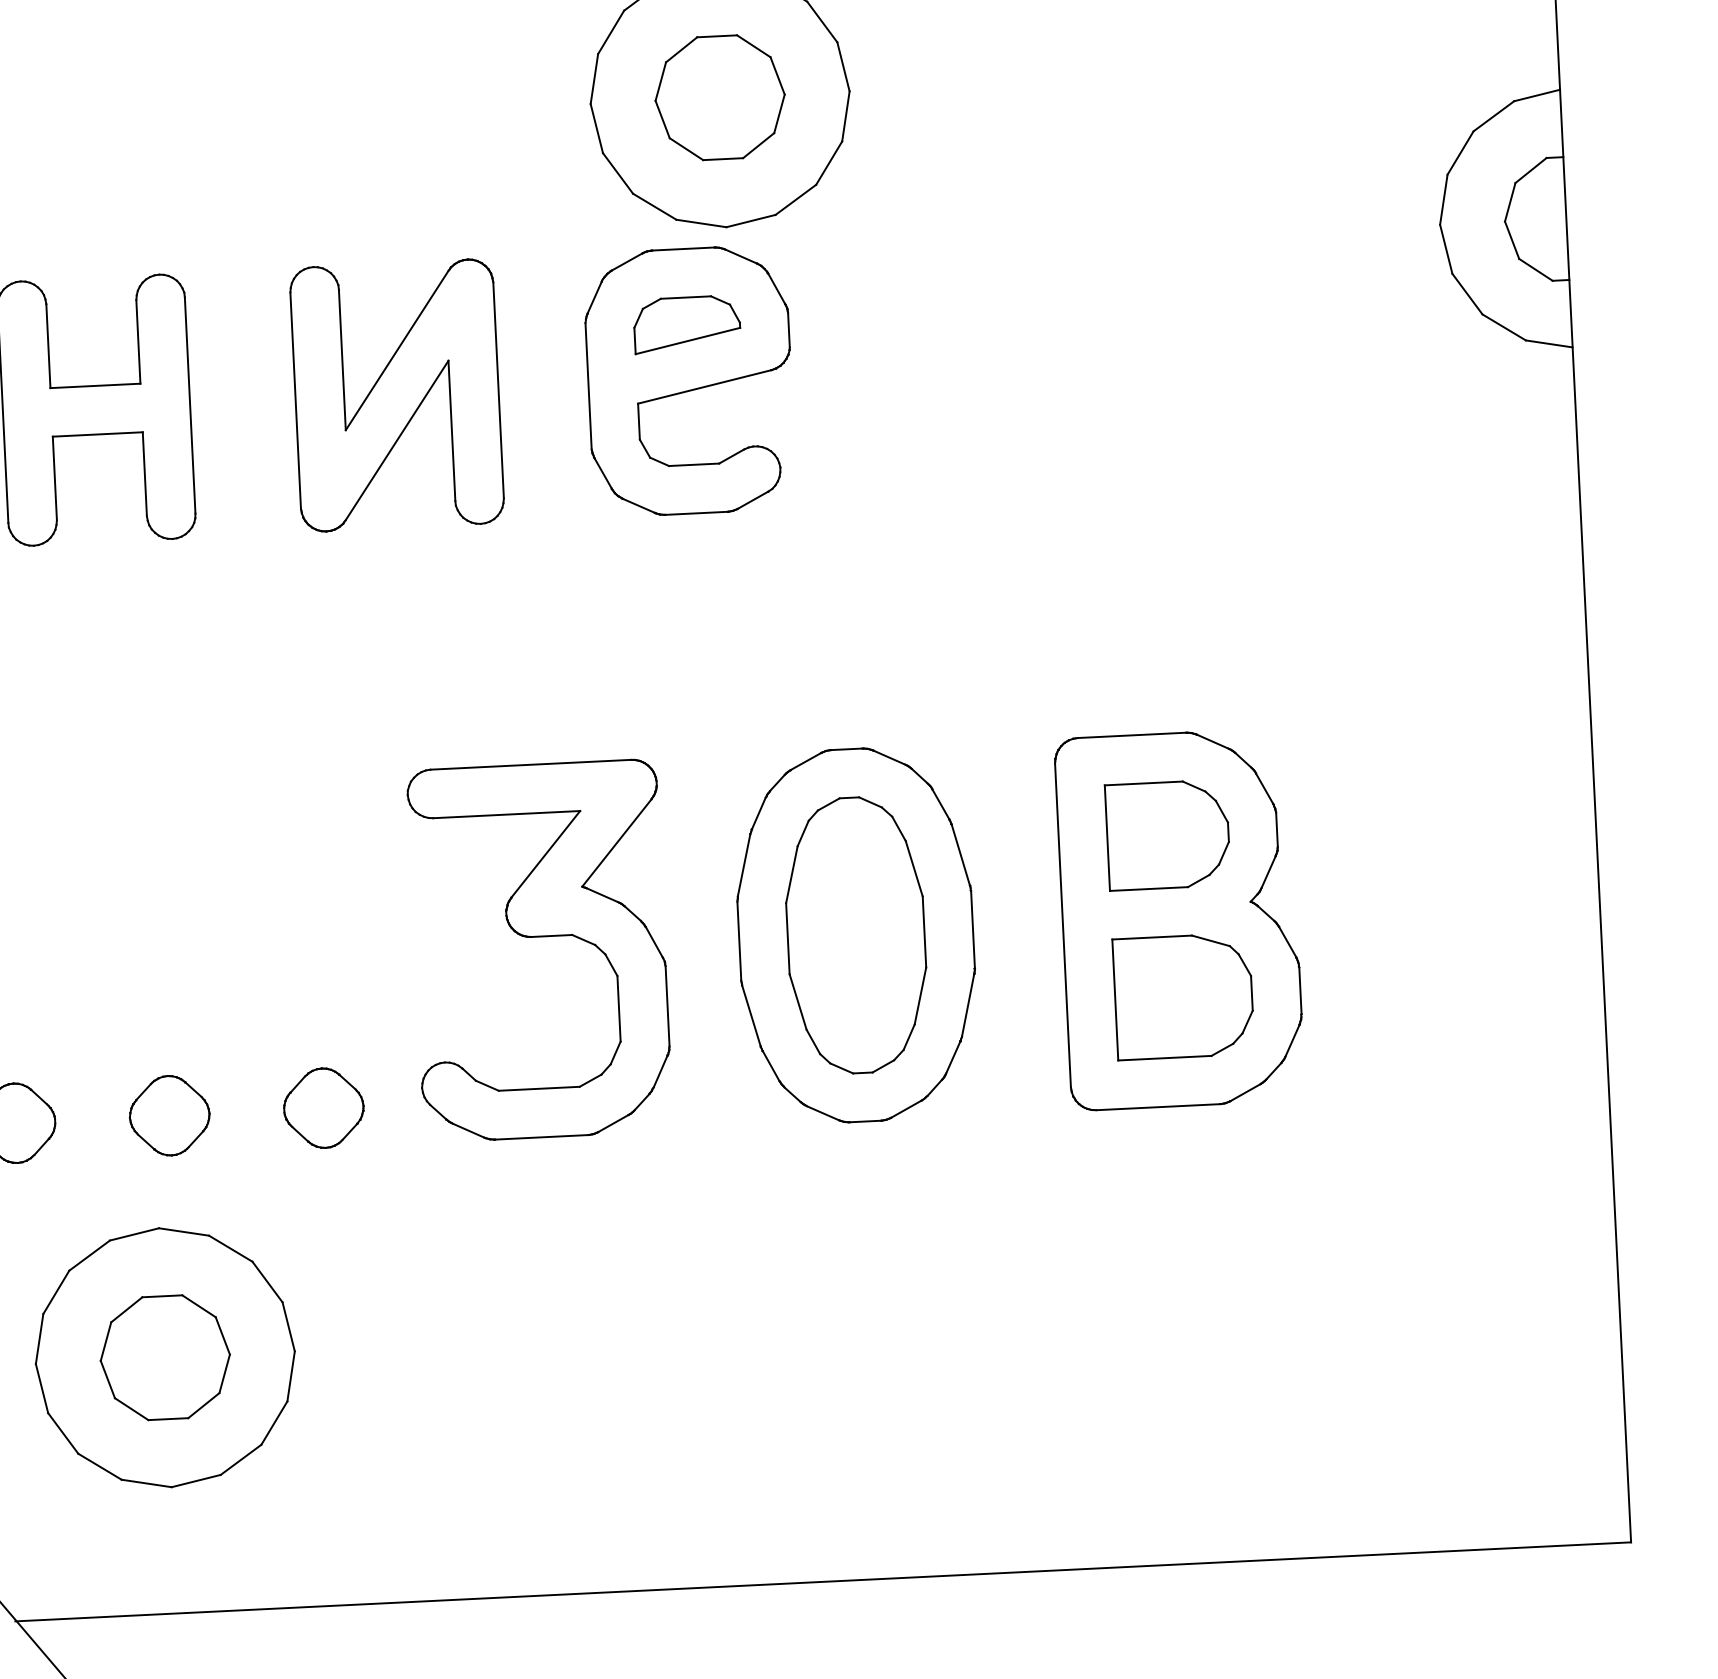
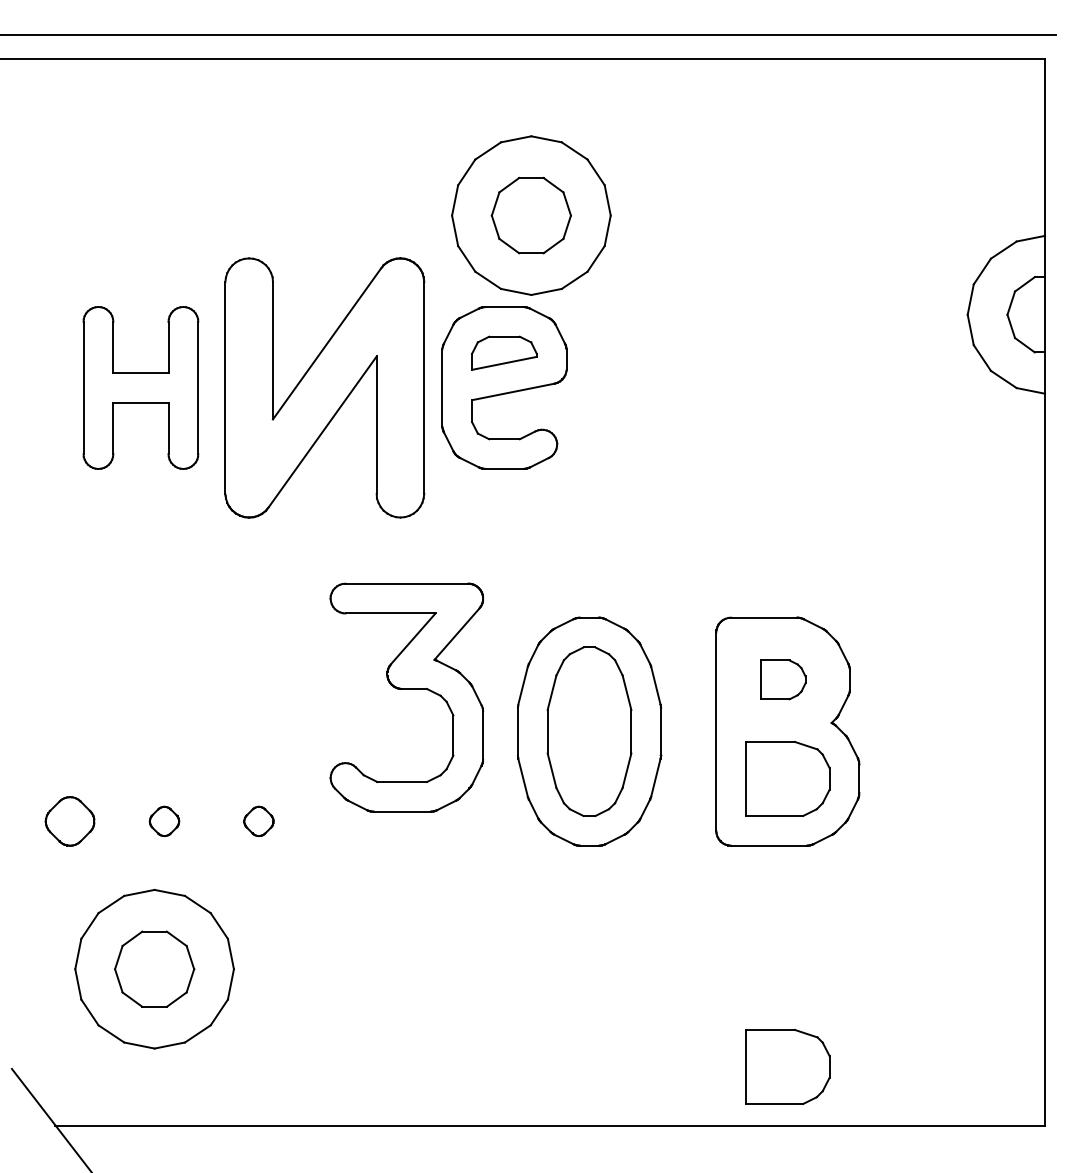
part: (397, 394) -> (325, 387), size x1.6
part: (1168, 834) -> (783, 679), size x0.6
part: (538, 937) -> (406, 689), moved
part: (323, 1108) -> (258, 821), size x0.6
part: (169, 1115) -> (164, 821), size x0.6
part: (1205, 1465) -> (787, 1066), added

